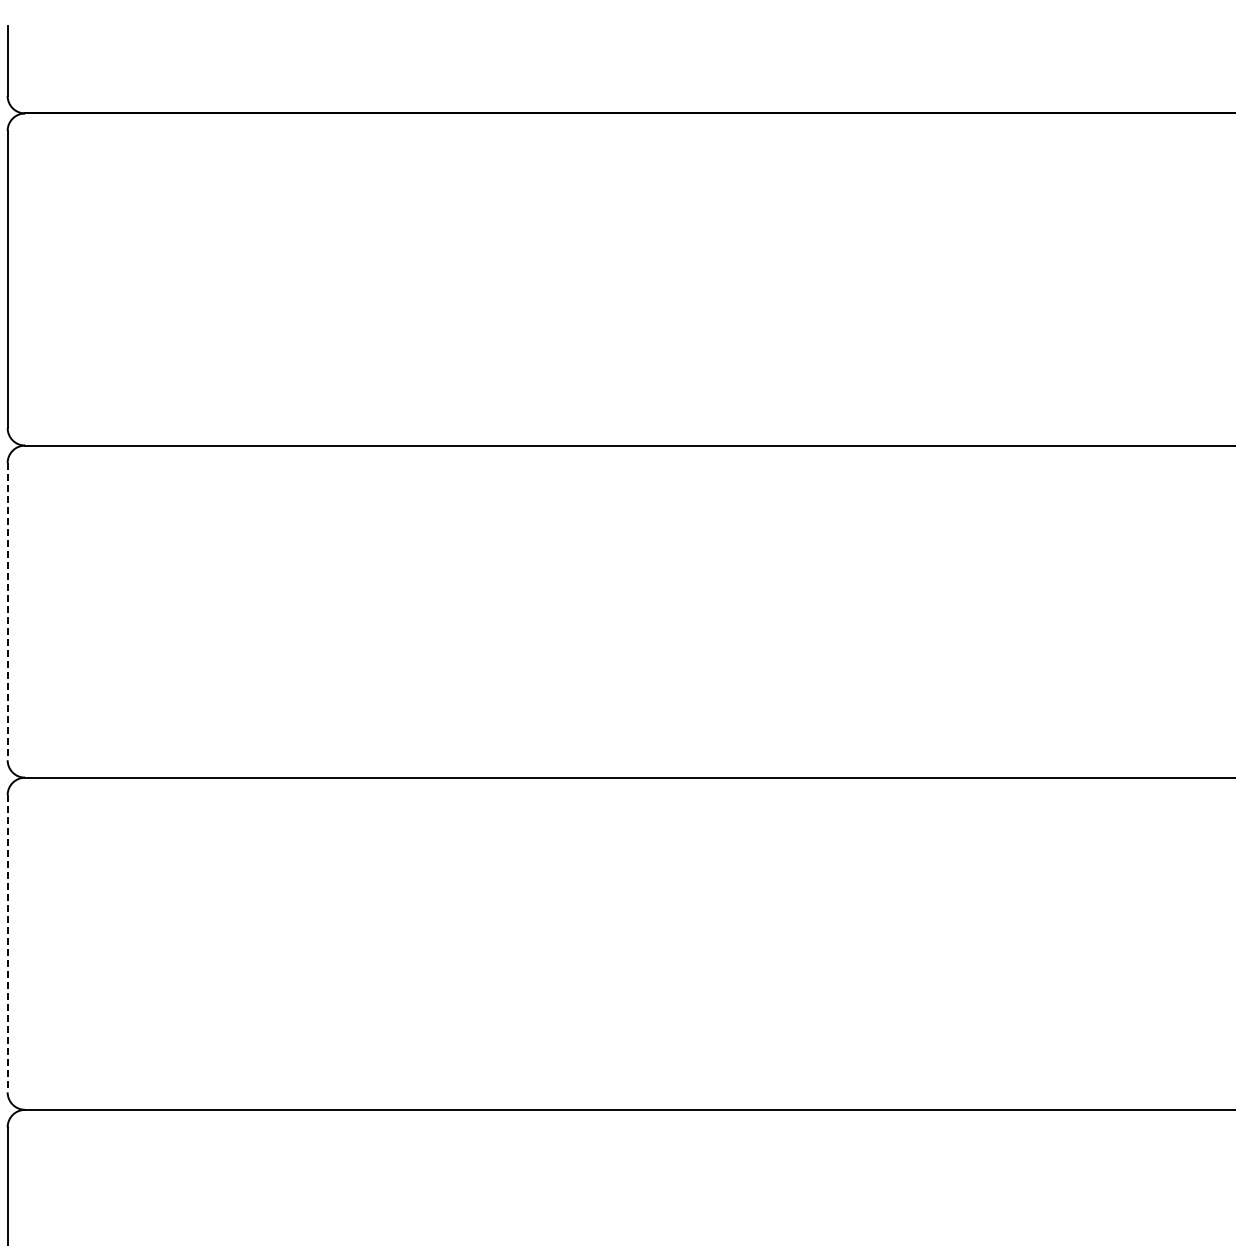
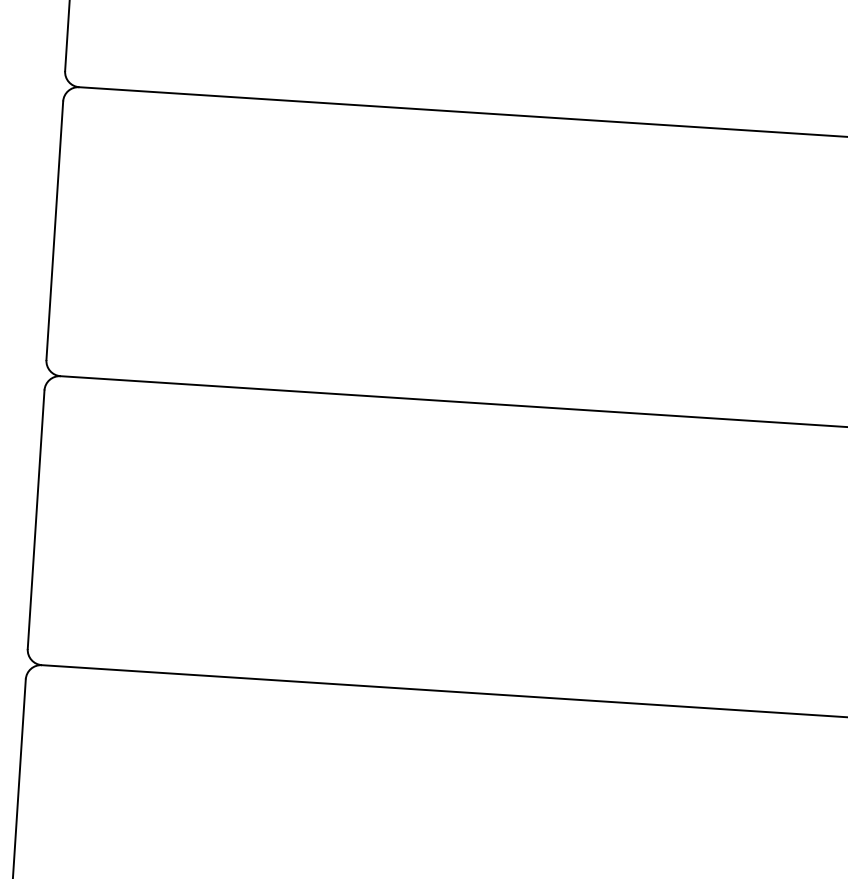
line: (7, 611) -> (54, 230), dashed -> solid
line: (7, 943) -> (36, 519), dashed -> solid

